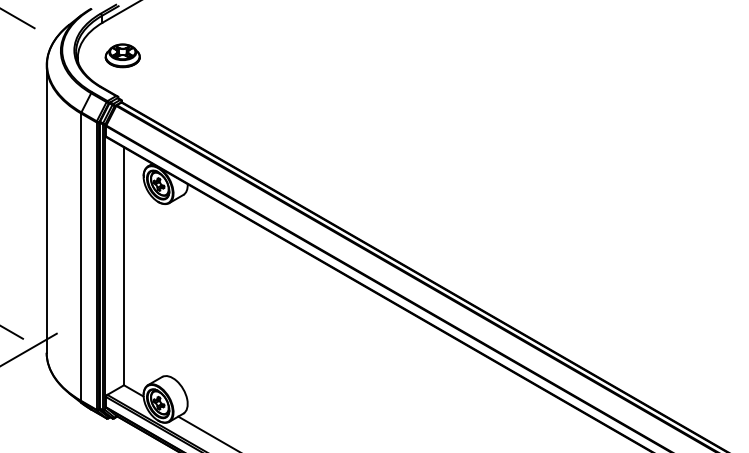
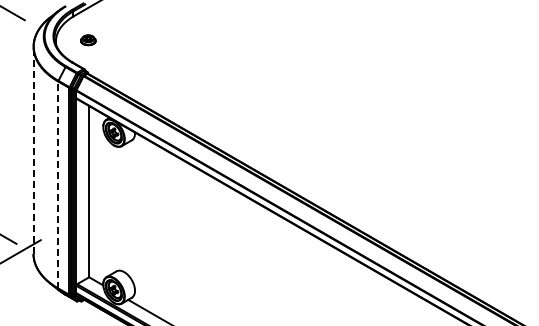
part: (123, 56) -> (88, 40), size x0.6
line: (46, 207) -> (33, 149), solid -> dashed
line: (81, 256) -> (58, 184), solid -> dashed

